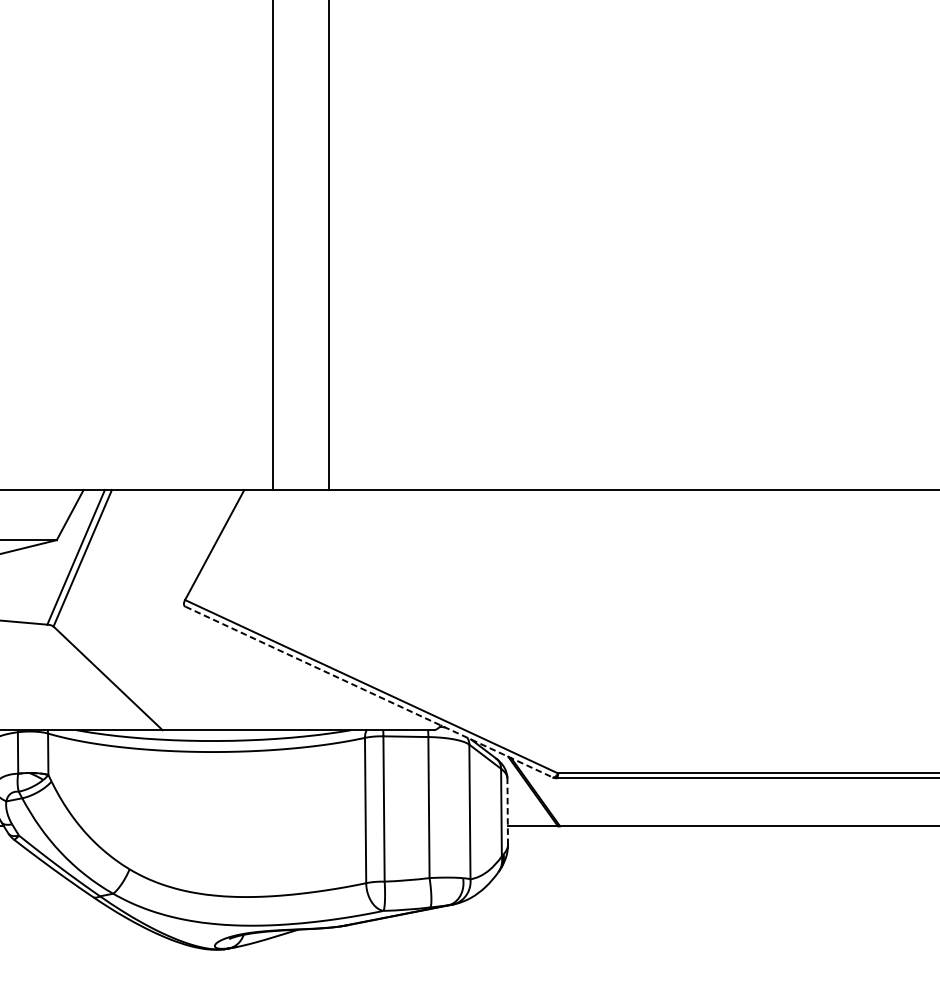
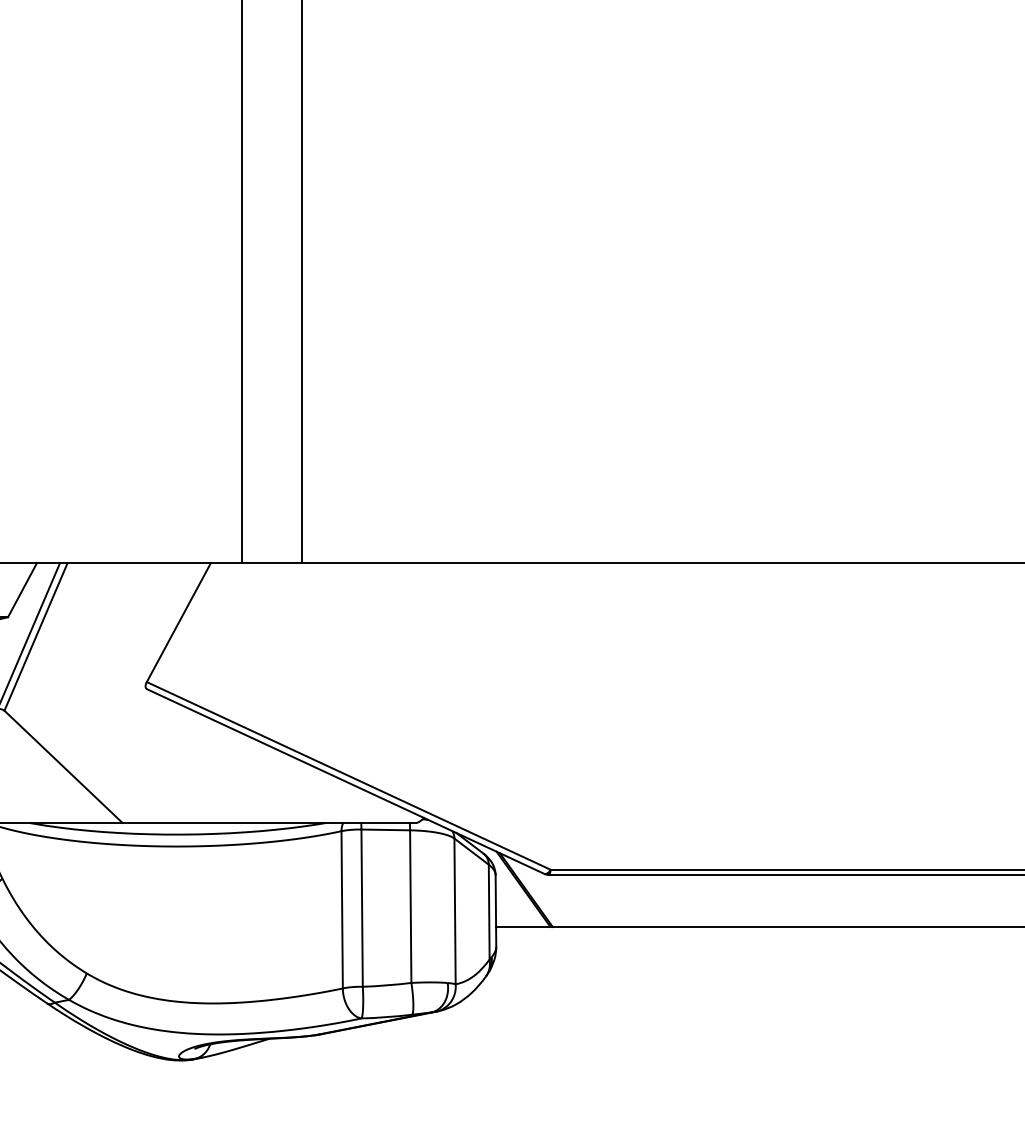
line: (369, 691) -> (346, 781), dashed -> solid
line: (507, 812) -> (495, 911), dashed -> solid

